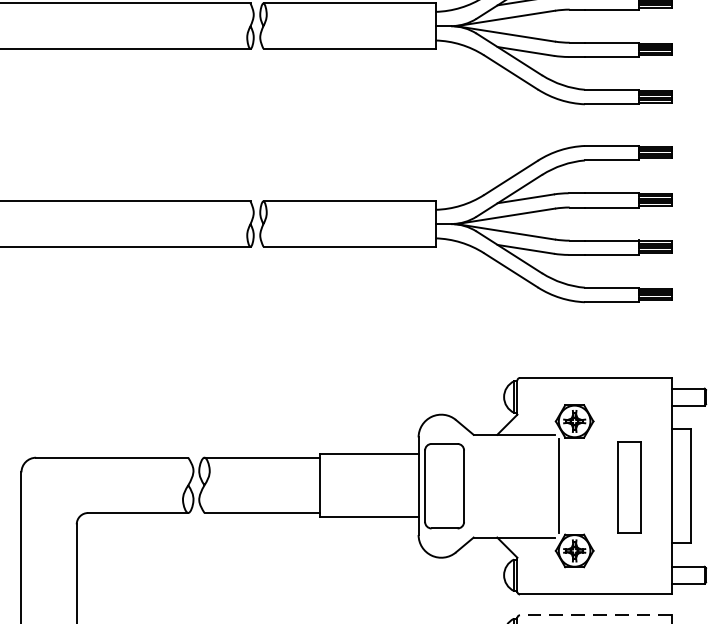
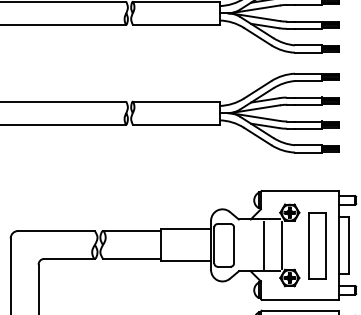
line: (524, 486) -> (264, 245), added
part: (629, 486) -> (317, 245), size x1.43
line: (595, 615) -> (300, 310), dashed -> solid

